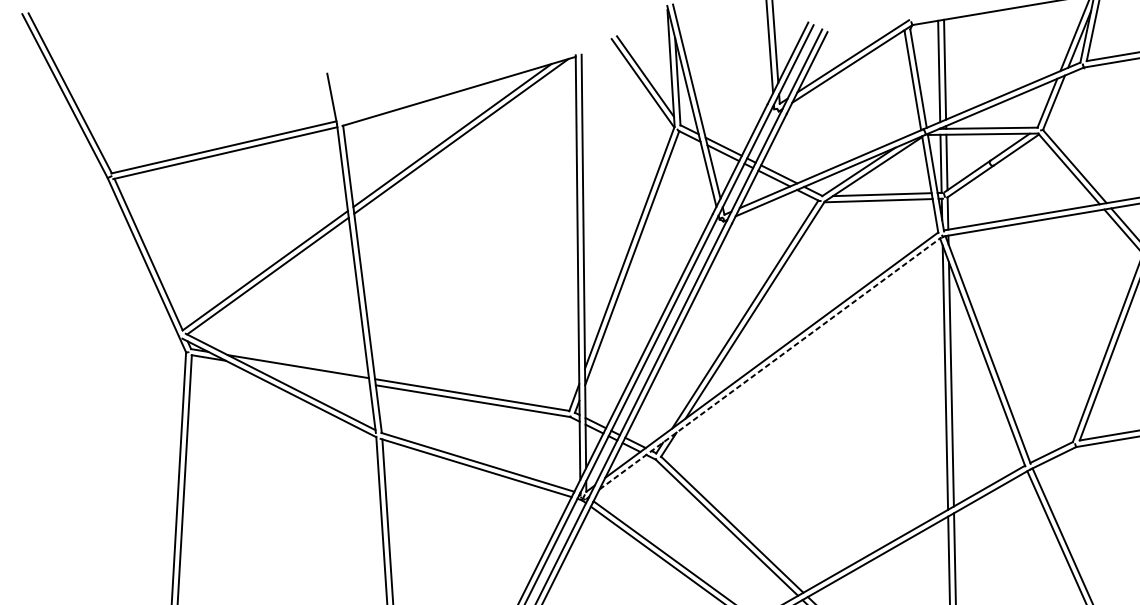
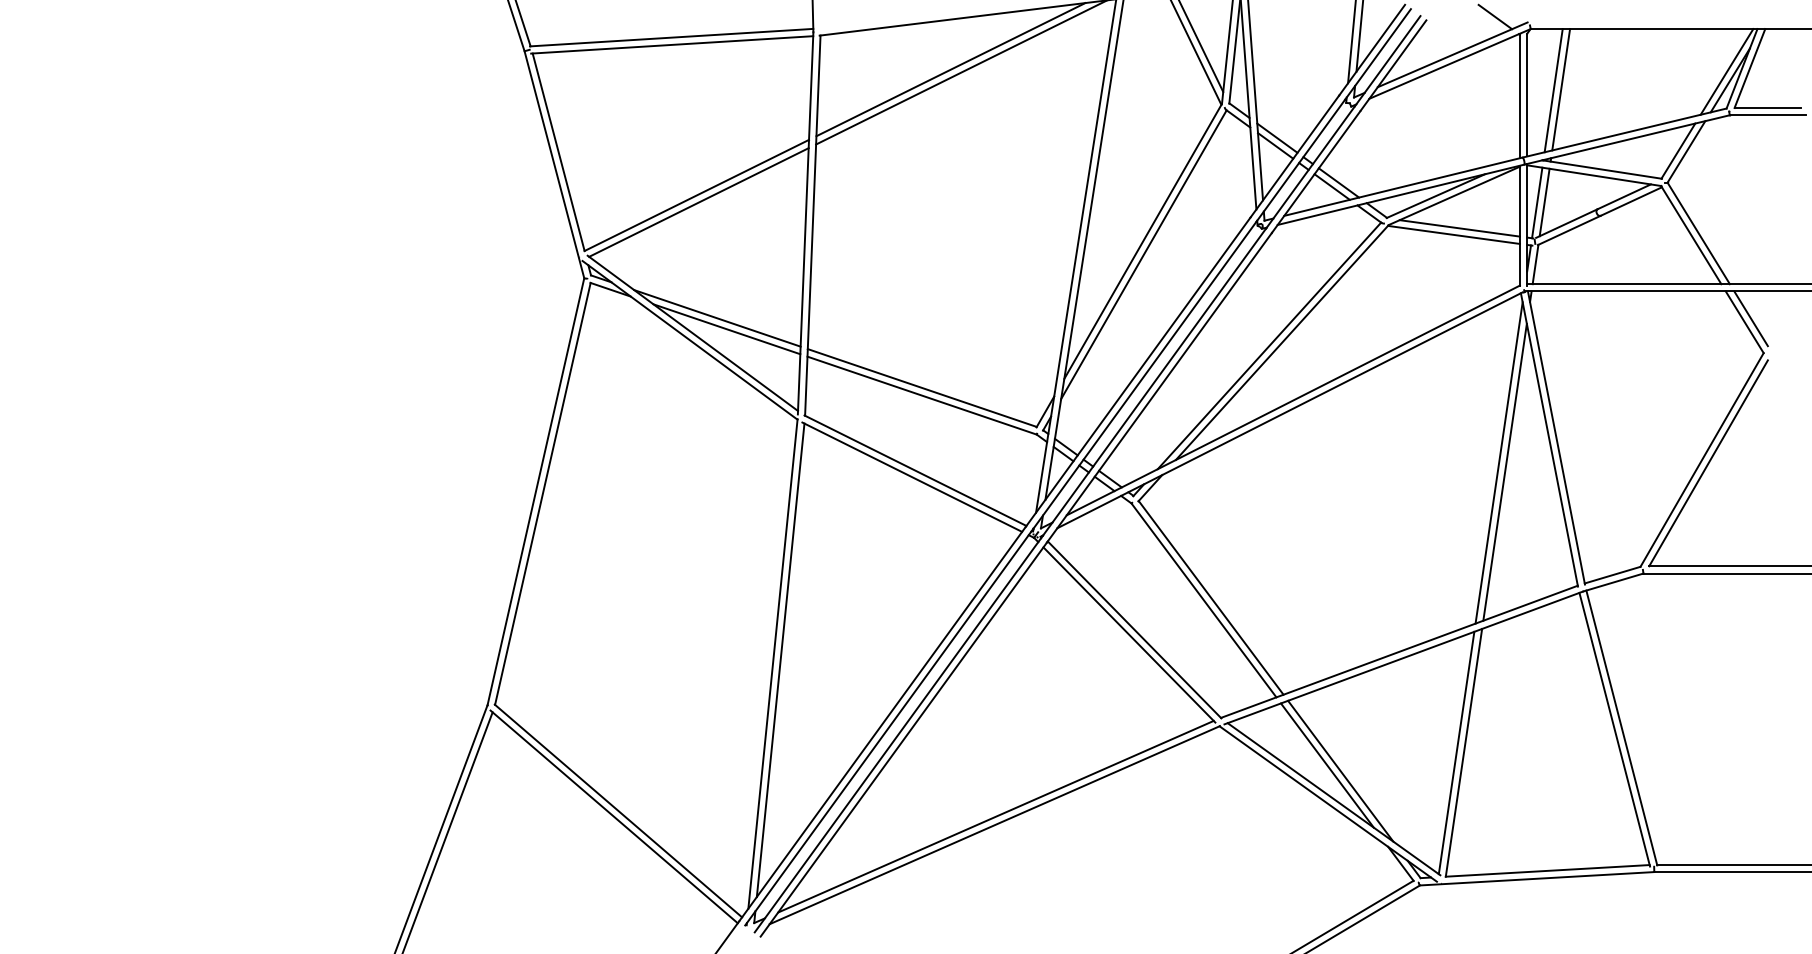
line: (882, 19) -> (1495, 16), added
line: (770, 363) -> (1290, 410), dashed -> solid
line: (307, 374) -> (726, 329), added

